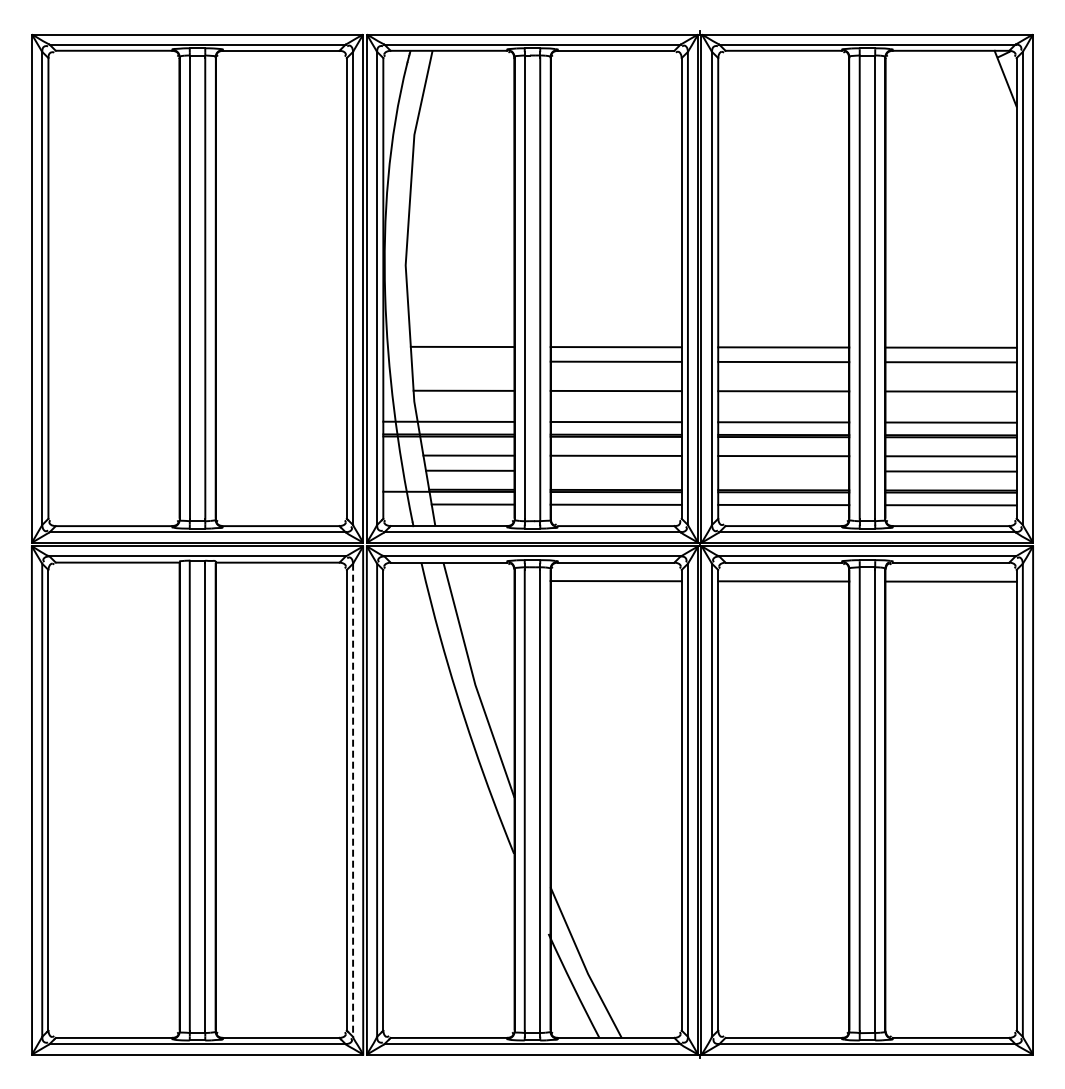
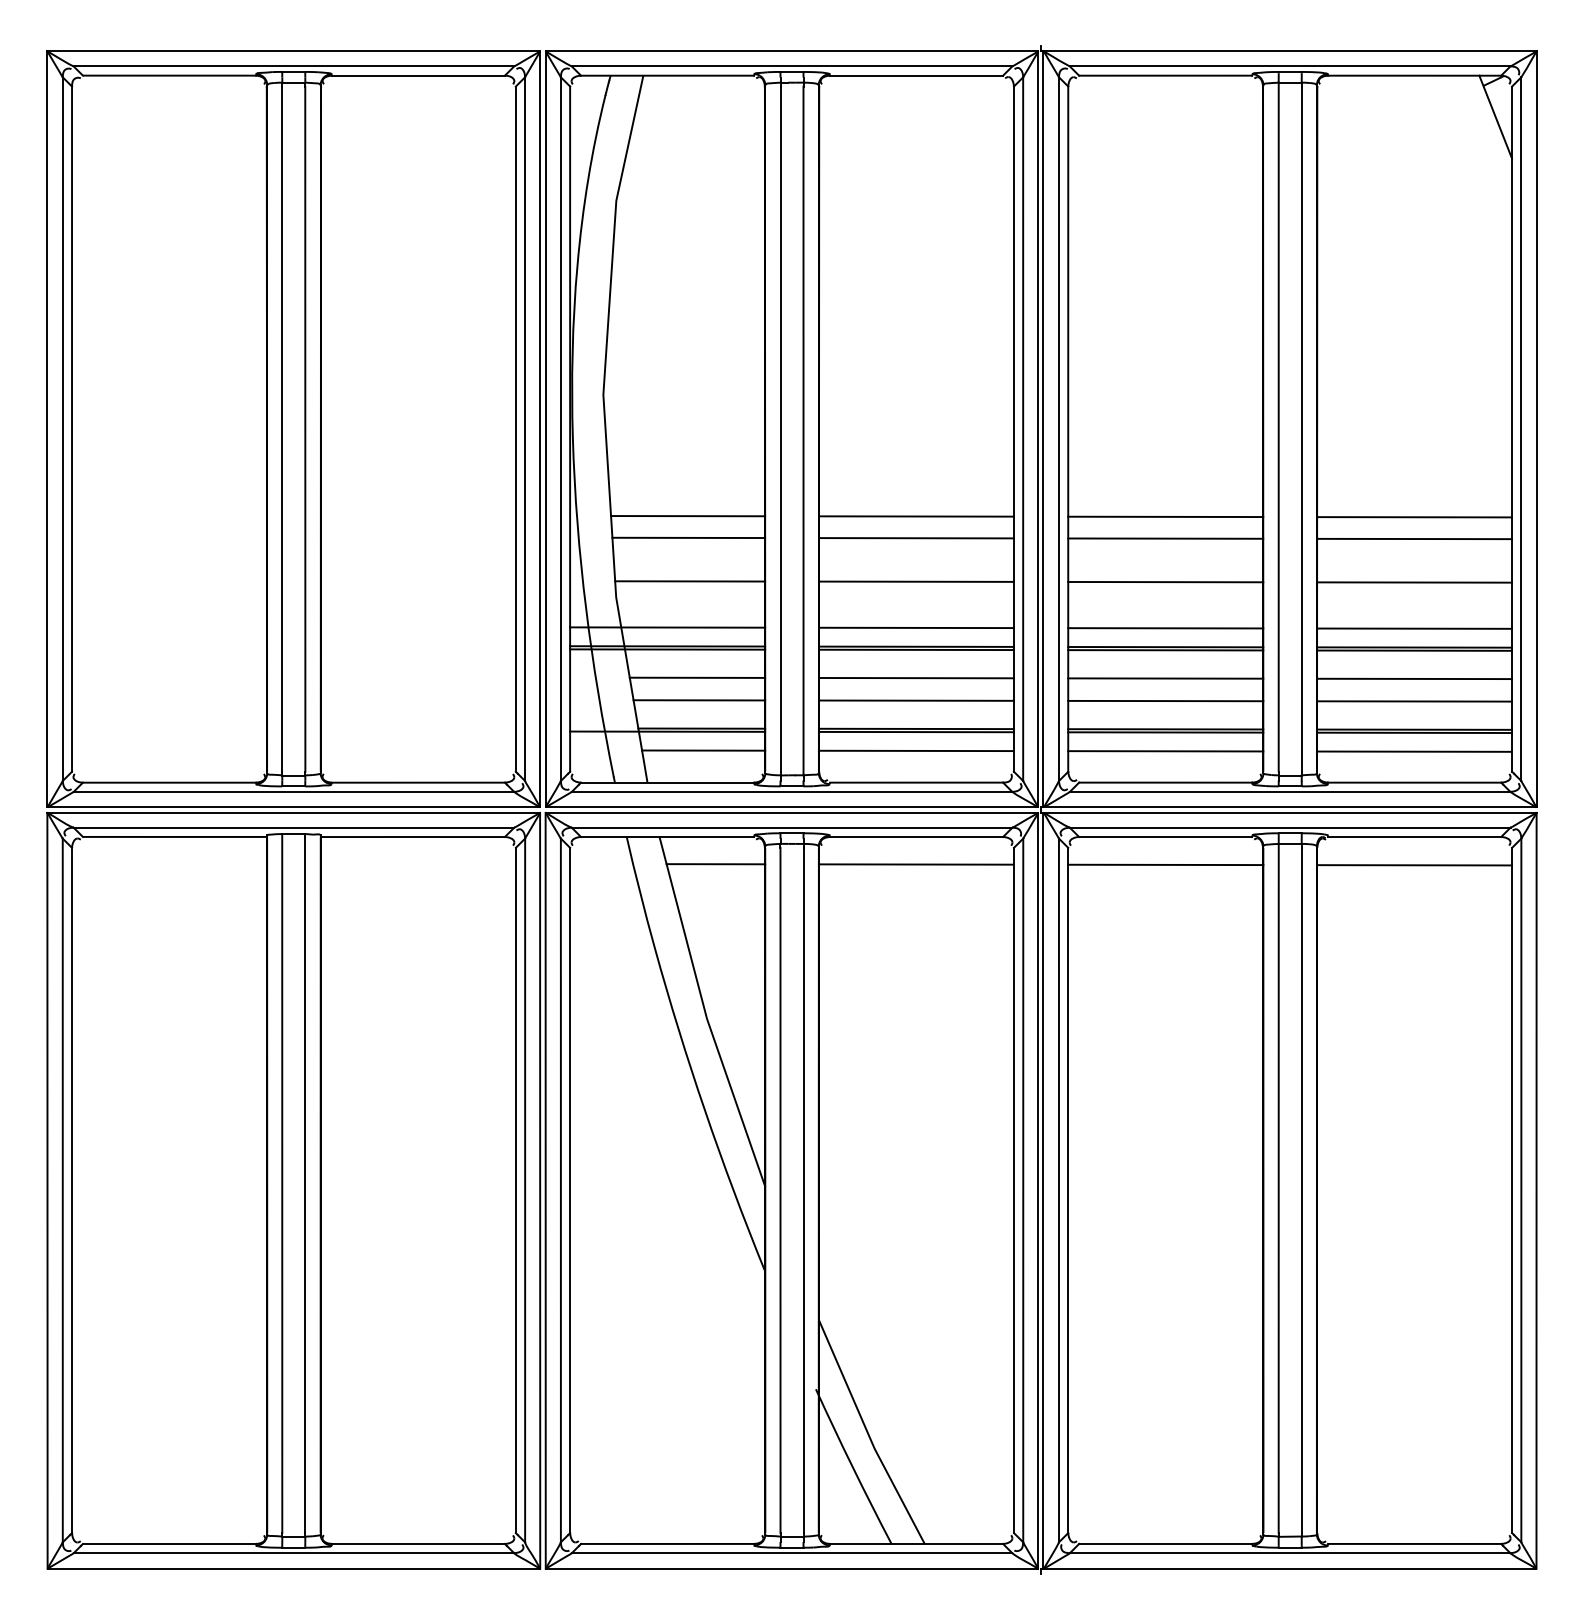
line: (462, 361) -> (687, 537), added
line: (615, 470) -> (915, 699), added
line: (783, 471) -> (1165, 701), added
line: (481, 580) -> (716, 863), added
line: (353, 800) -> (525, 1190), dashed -> solid

